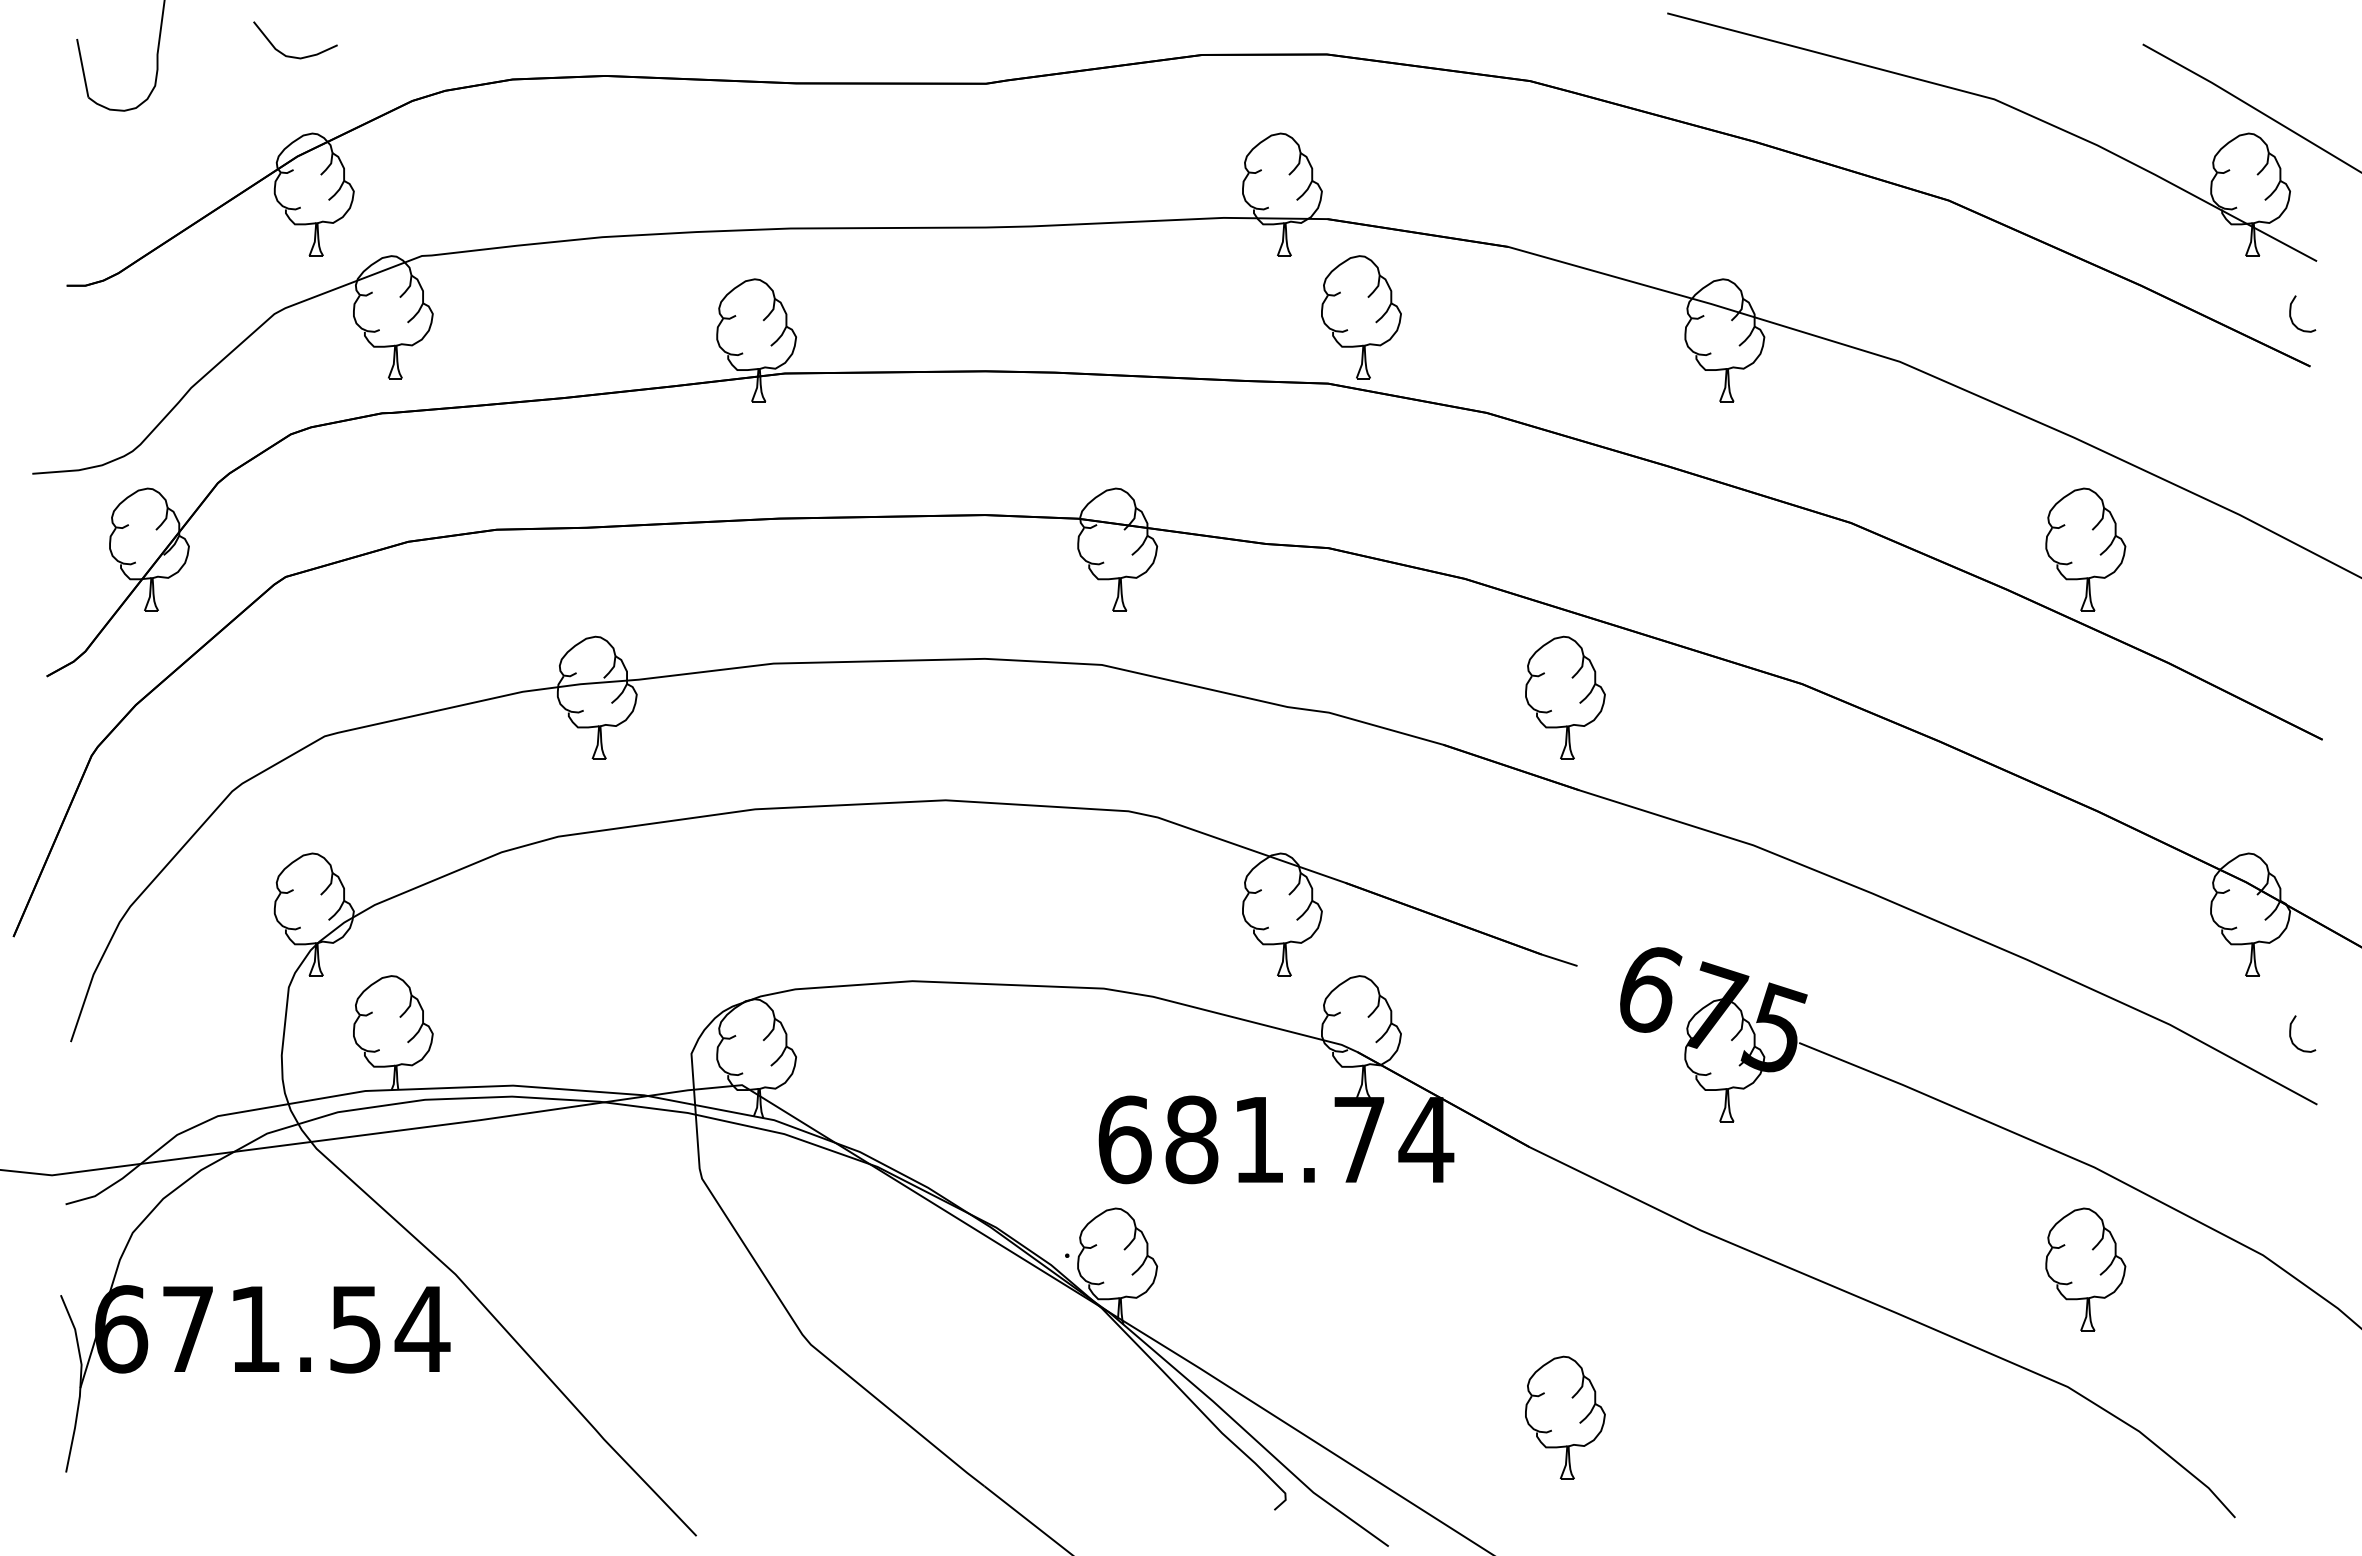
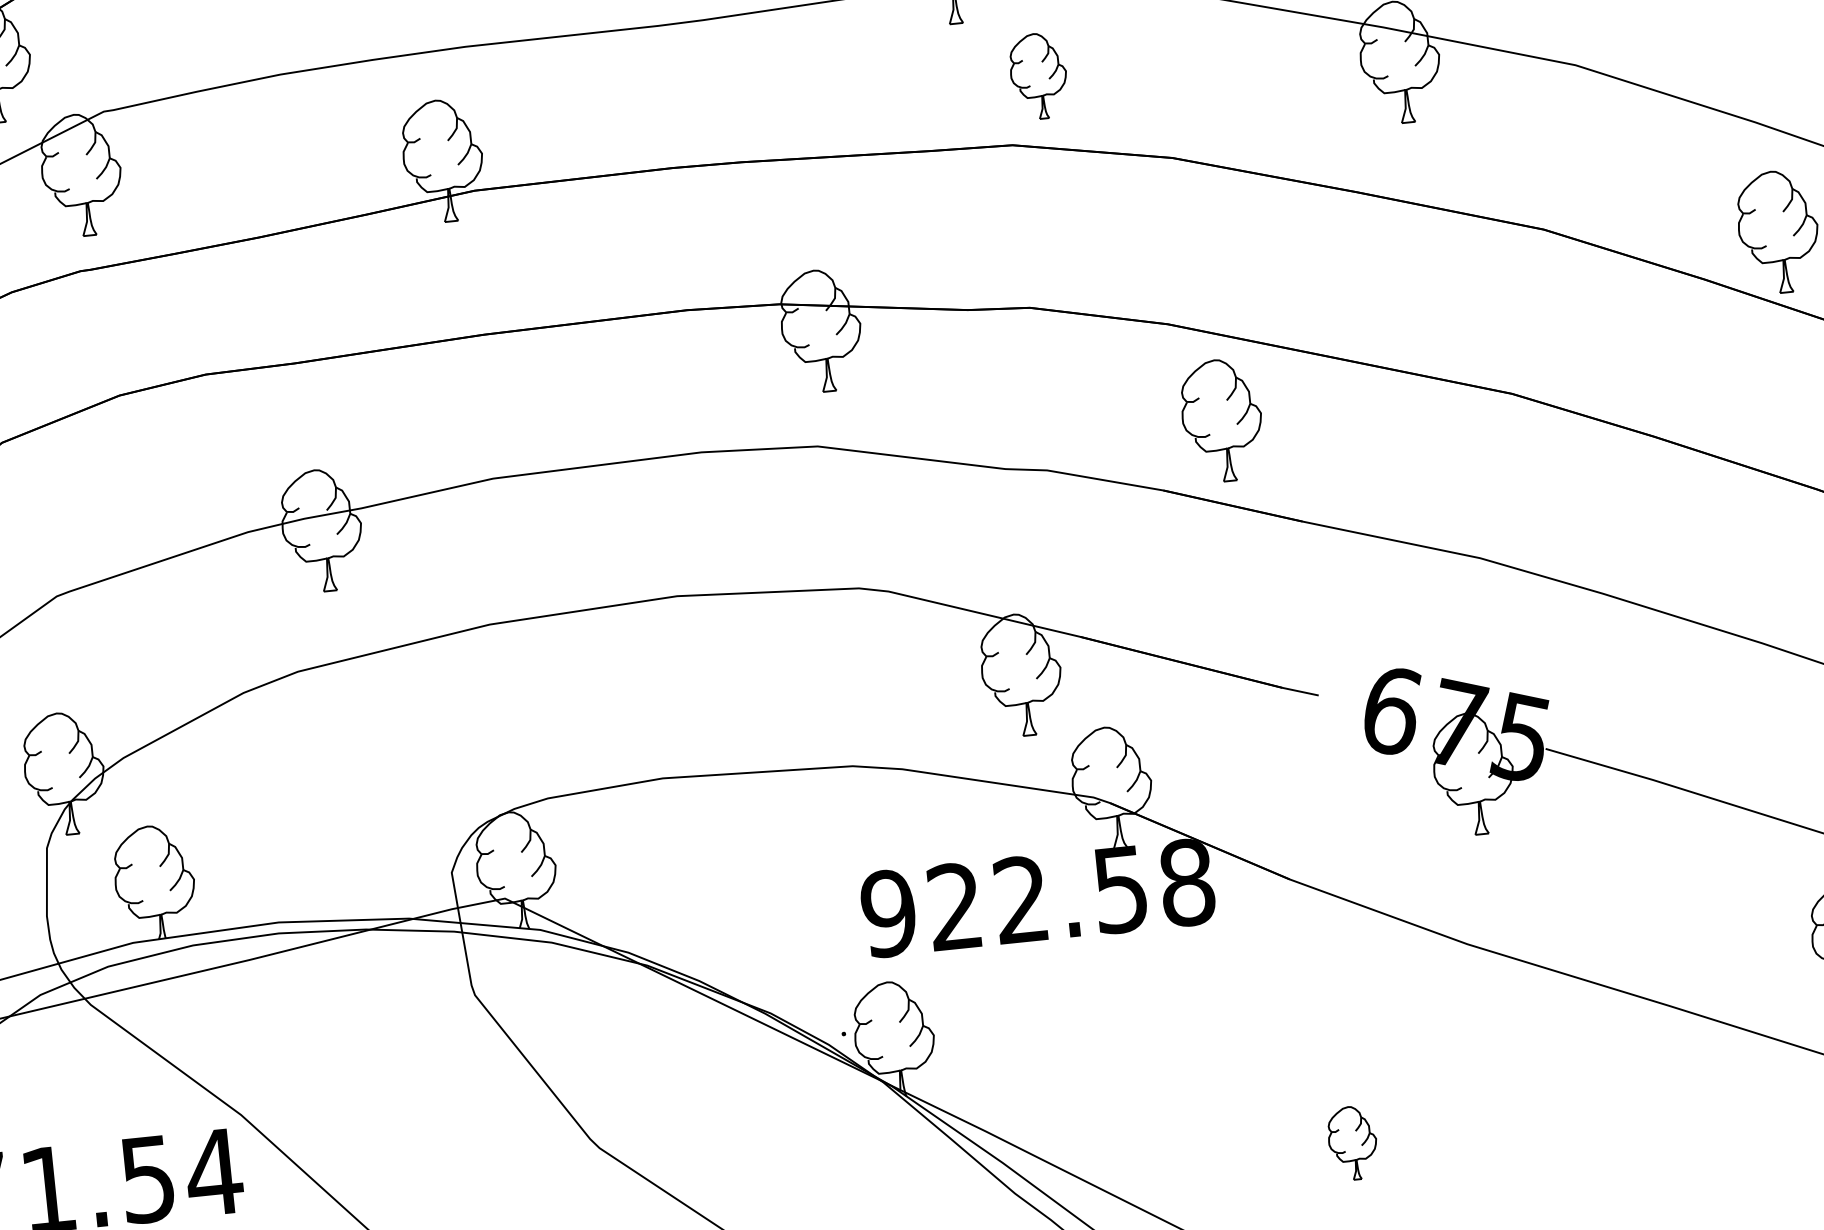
part: (1361, 317) -> (1038, 76), size x0.7
part: (1565, 697) -> (1222, 420), moved
text: (1276, 1139) -> (1038, 897), 681.74 -> 922.58
part: (1565, 1417) -> (1352, 1143), size x0.6

